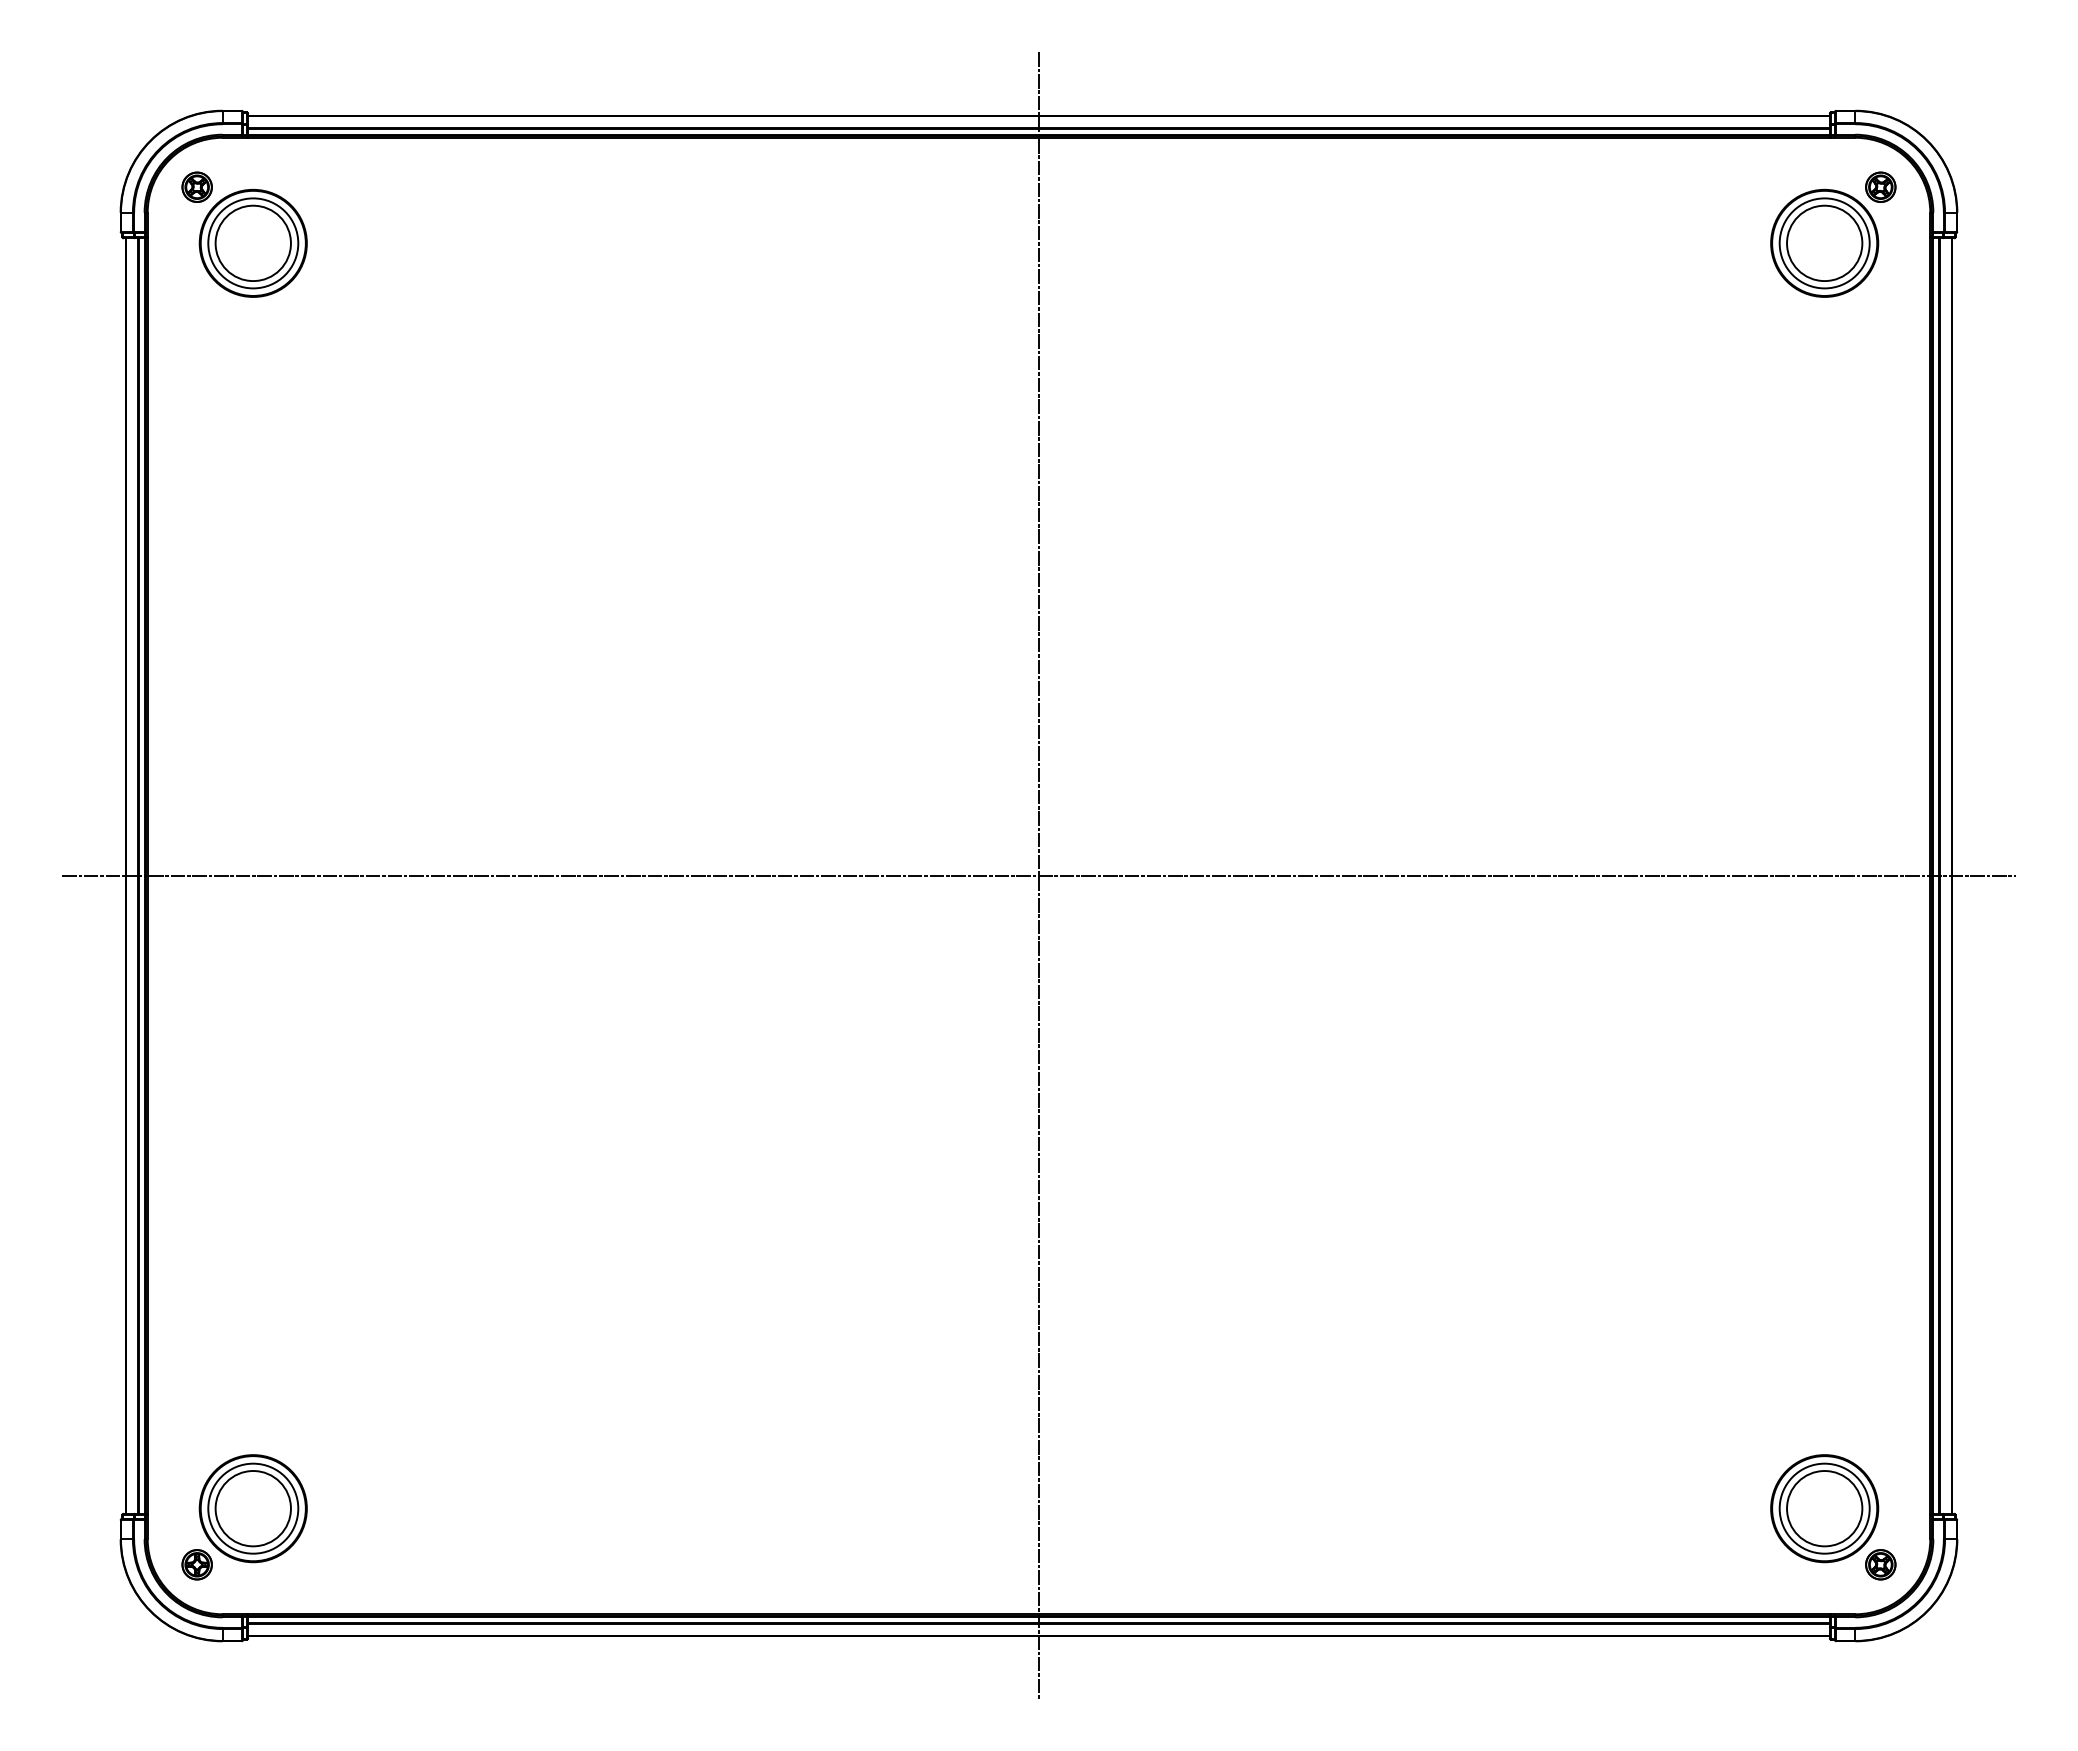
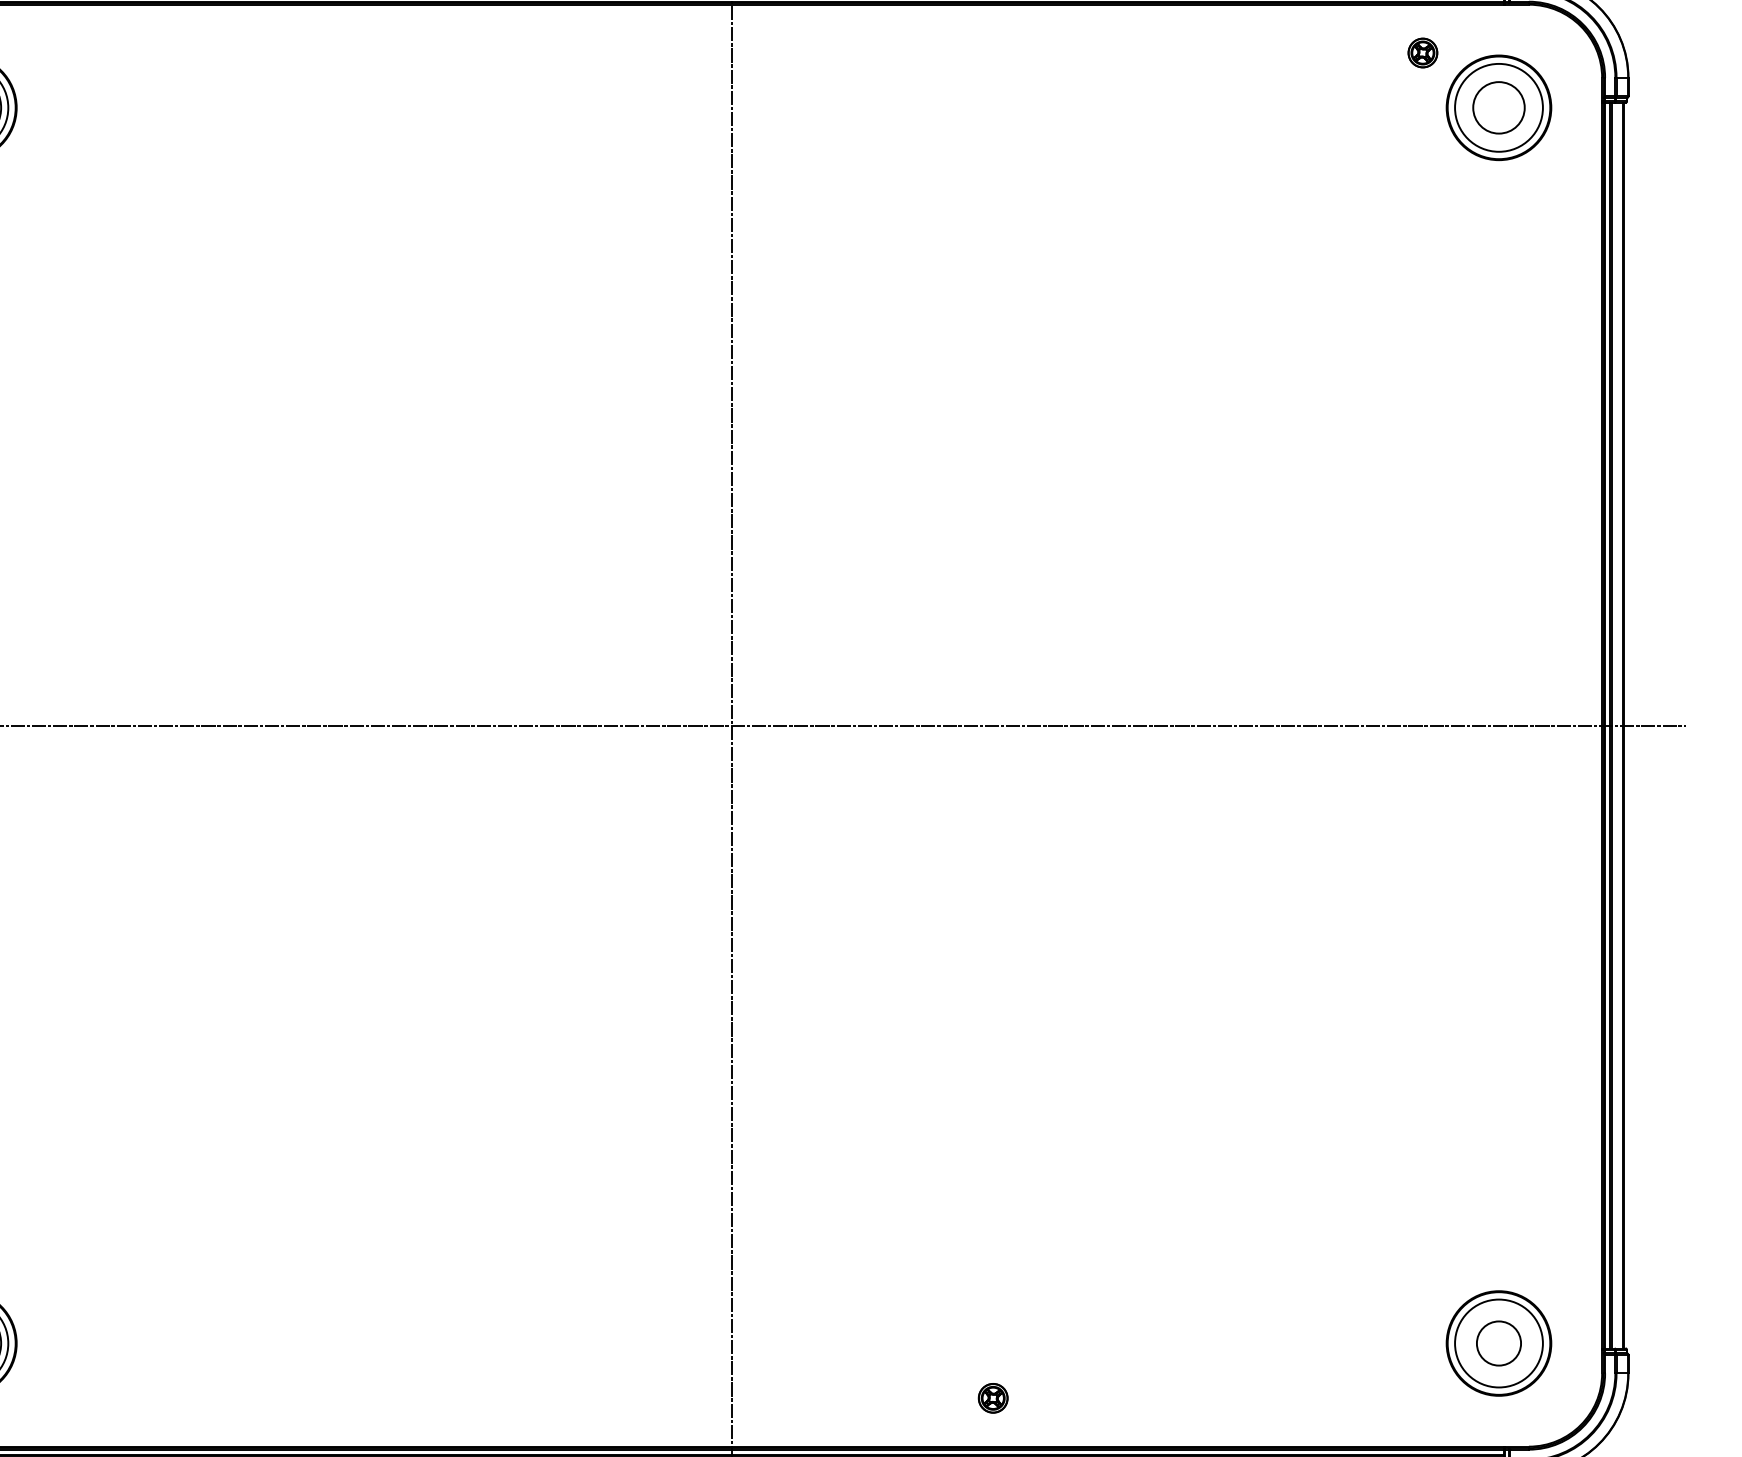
part: (1880, 186) -> (1422, 52), moved
circle: (1824, 243) -> (1498, 107), size x0.7
circle: (1824, 1508) -> (1498, 1343), size x0.6
part: (1880, 1564) -> (992, 1398), moved

